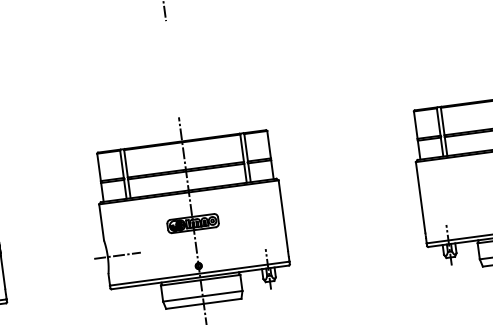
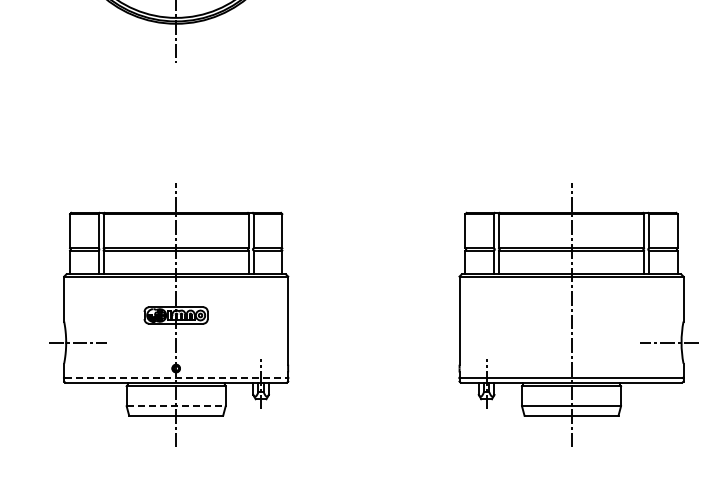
line: (199, 273) -> (176, 377), solid -> dashed
line: (203, 296) -> (176, 406), solid -> dashed

